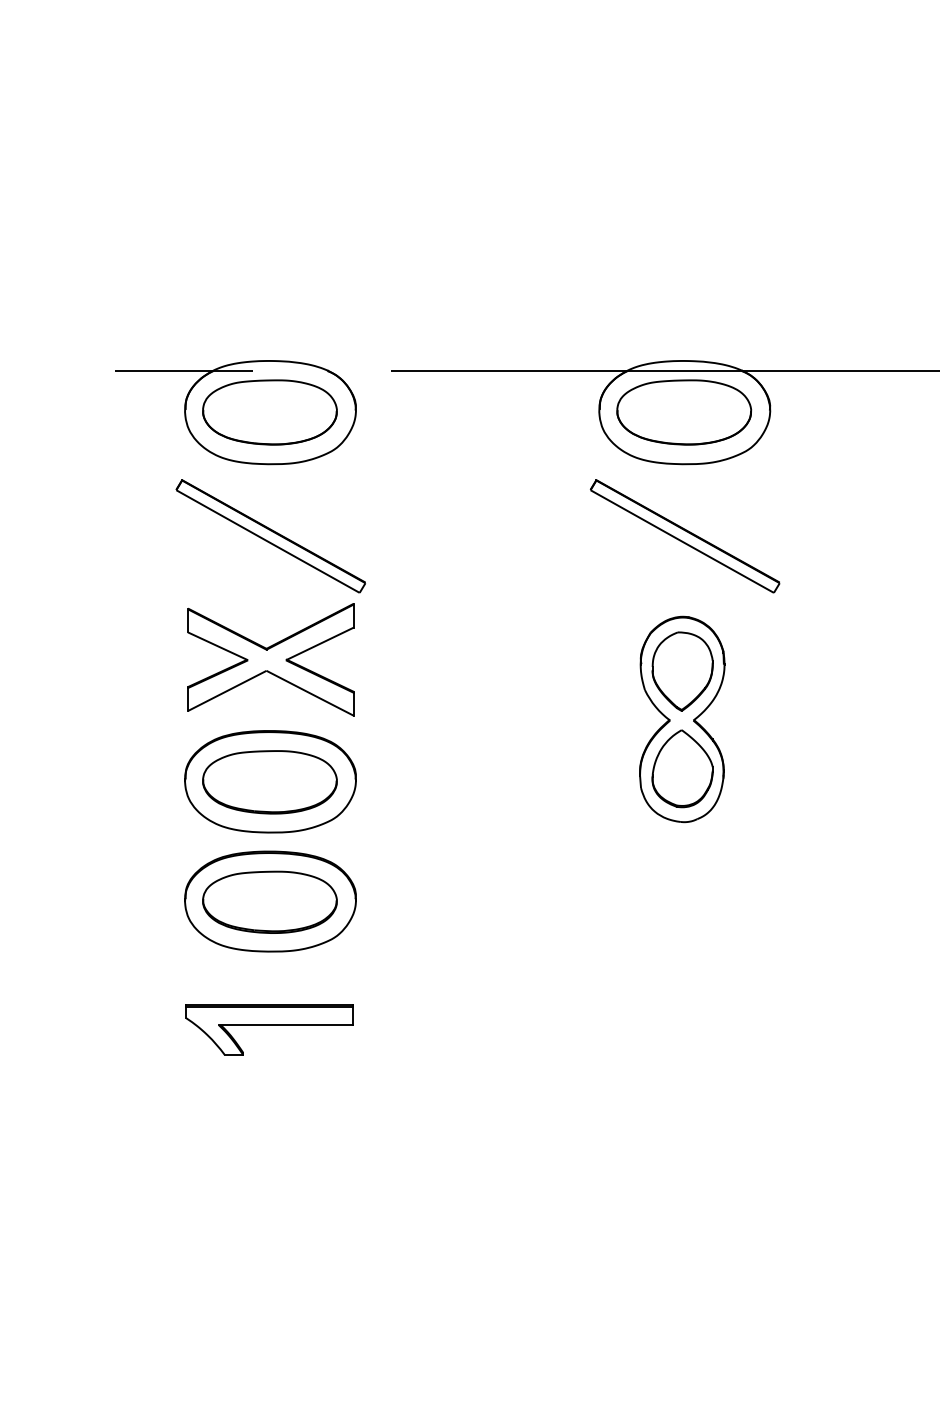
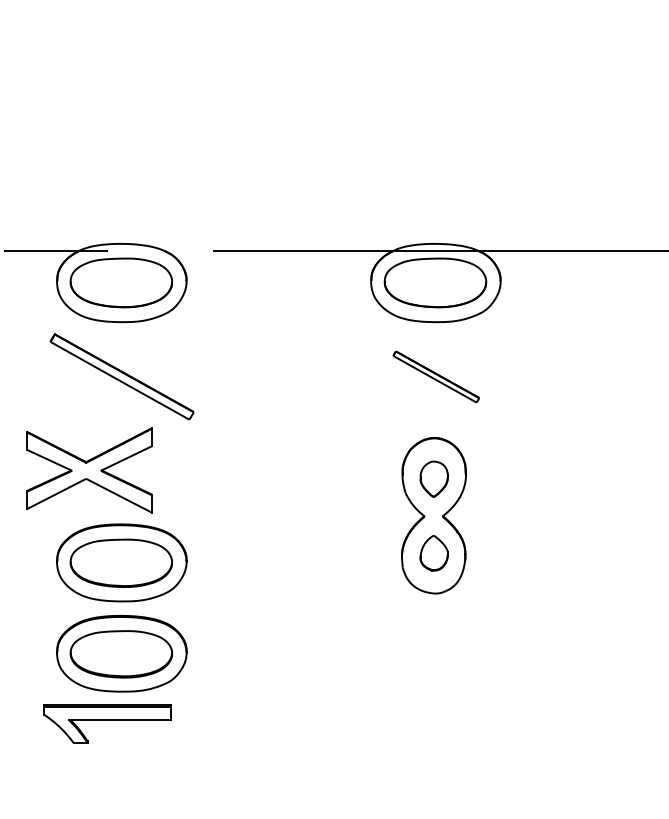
part: (685, 536) -> (436, 376), size x0.6
part: (270, 659) -> (89, 470), moved
part: (682, 671) -> (434, 479), size x0.6
part: (682, 768) -> (434, 552), size x0.6
part: (269, 1029) -> (107, 723), moved

